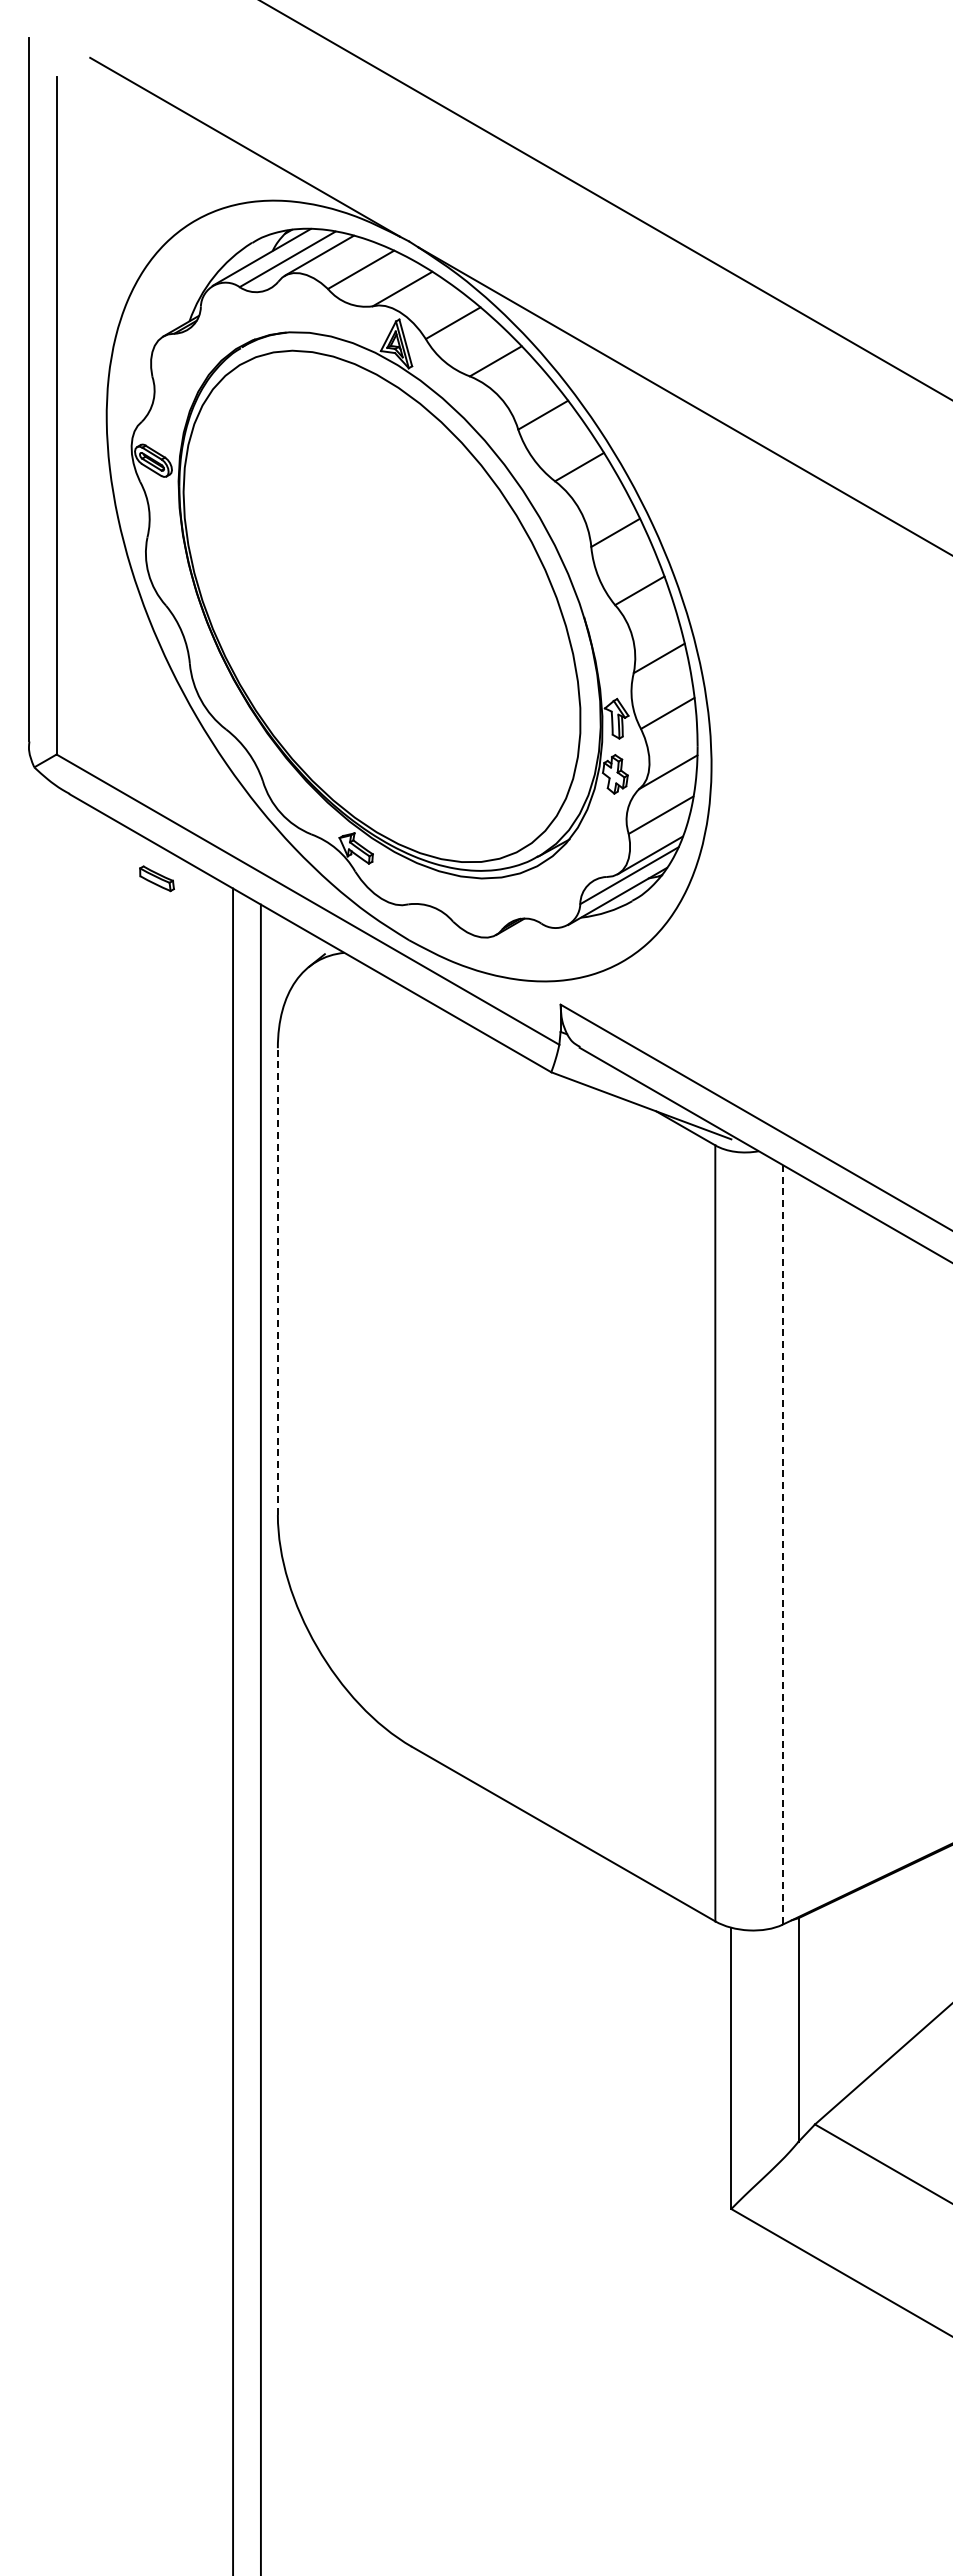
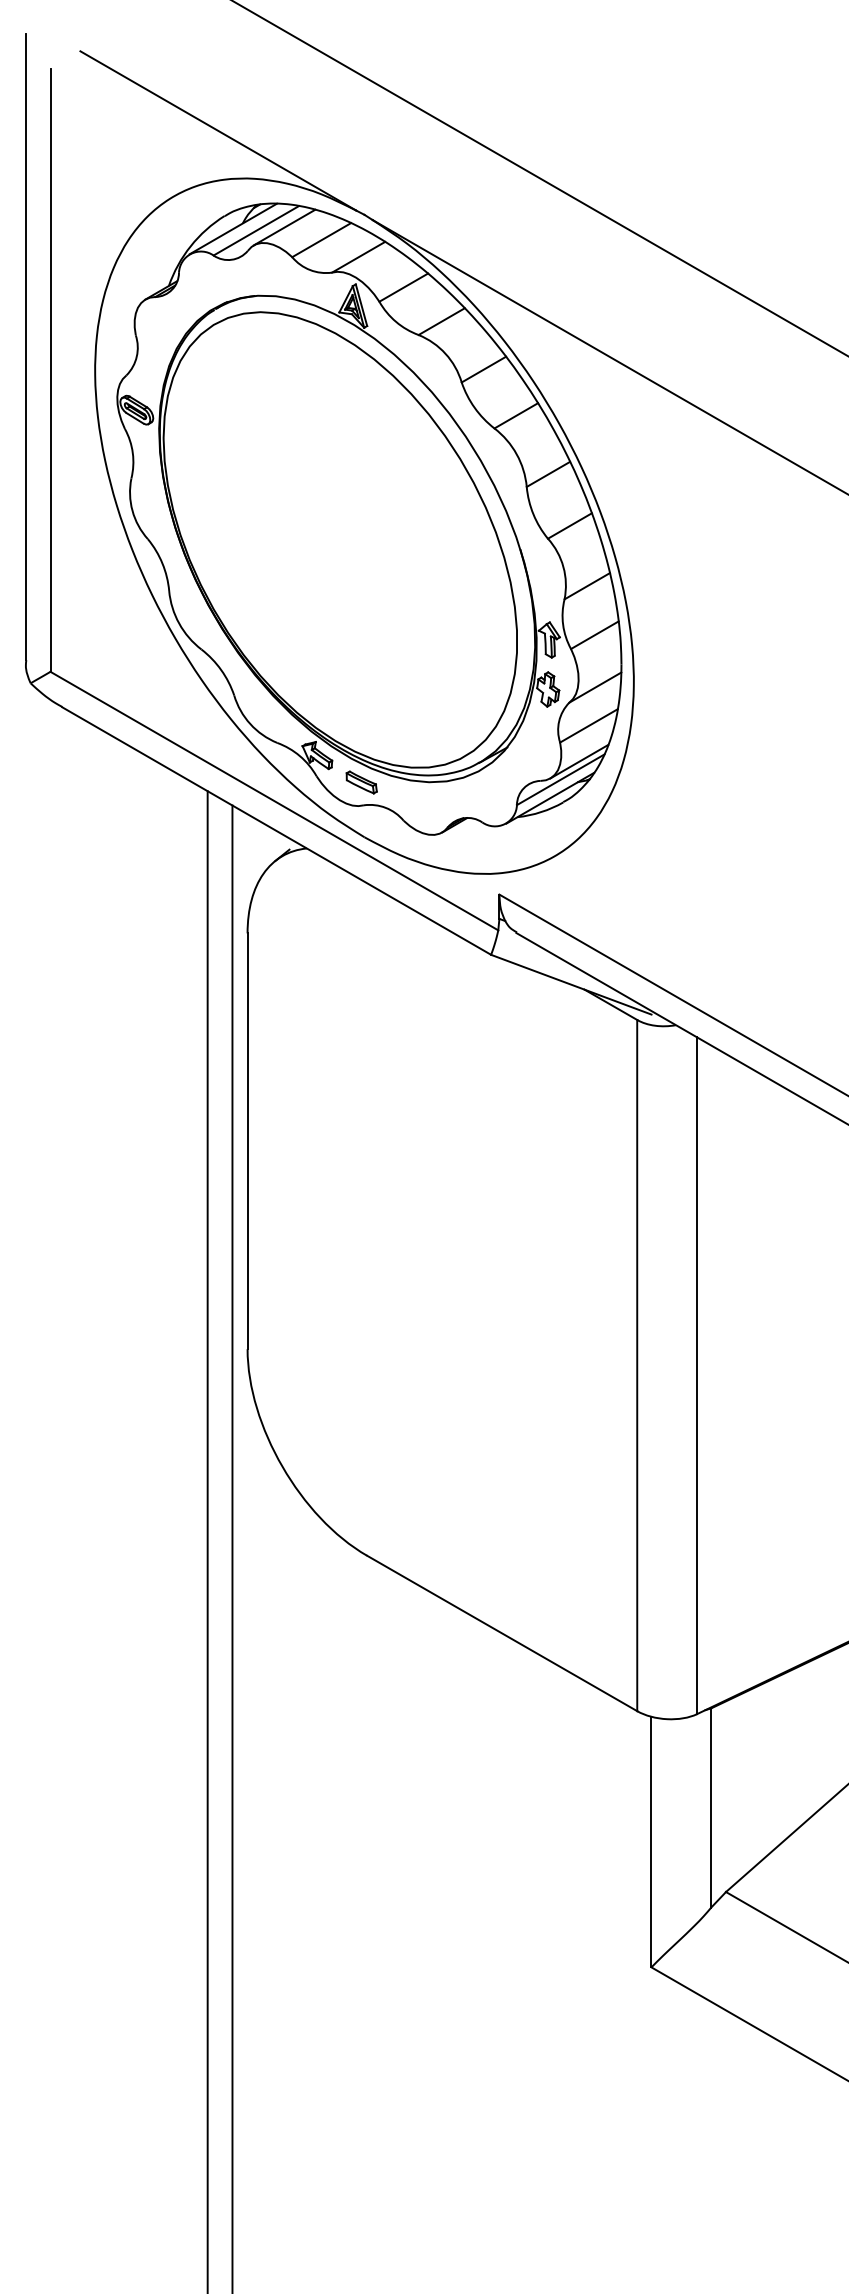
part: (156, 878) -> (361, 782), moved
line: (277, 1281) -> (247, 1141), dashed -> solid
line: (782, 1544) -> (697, 1375), dashed -> solid

